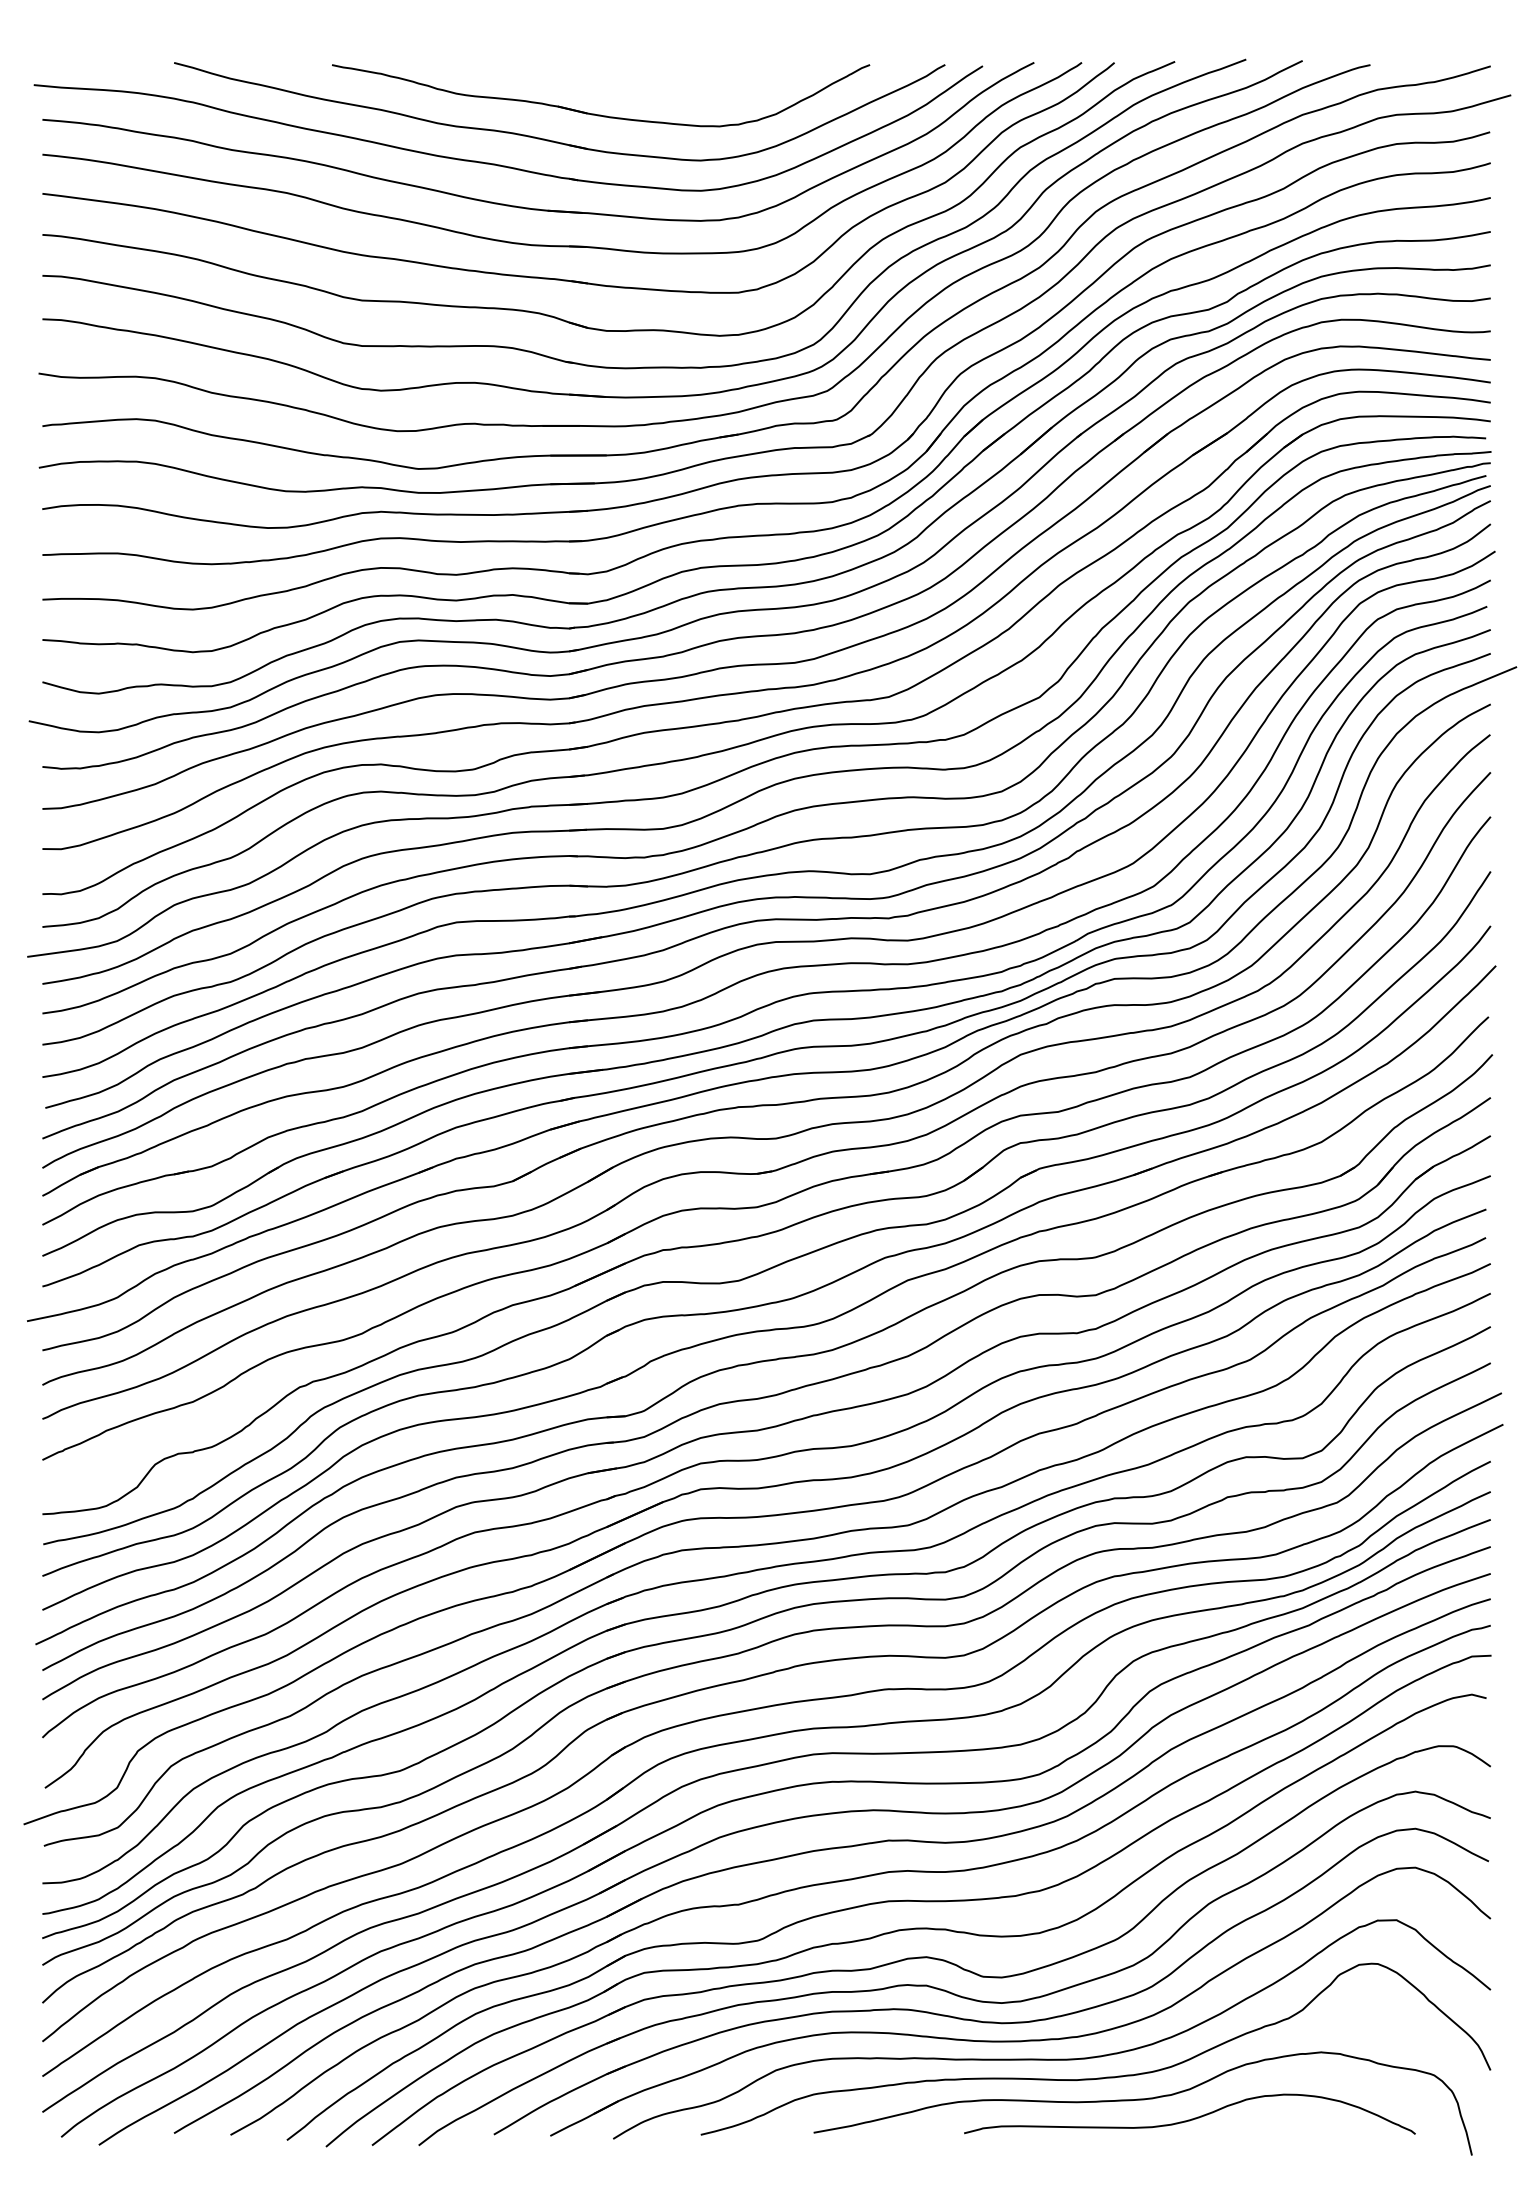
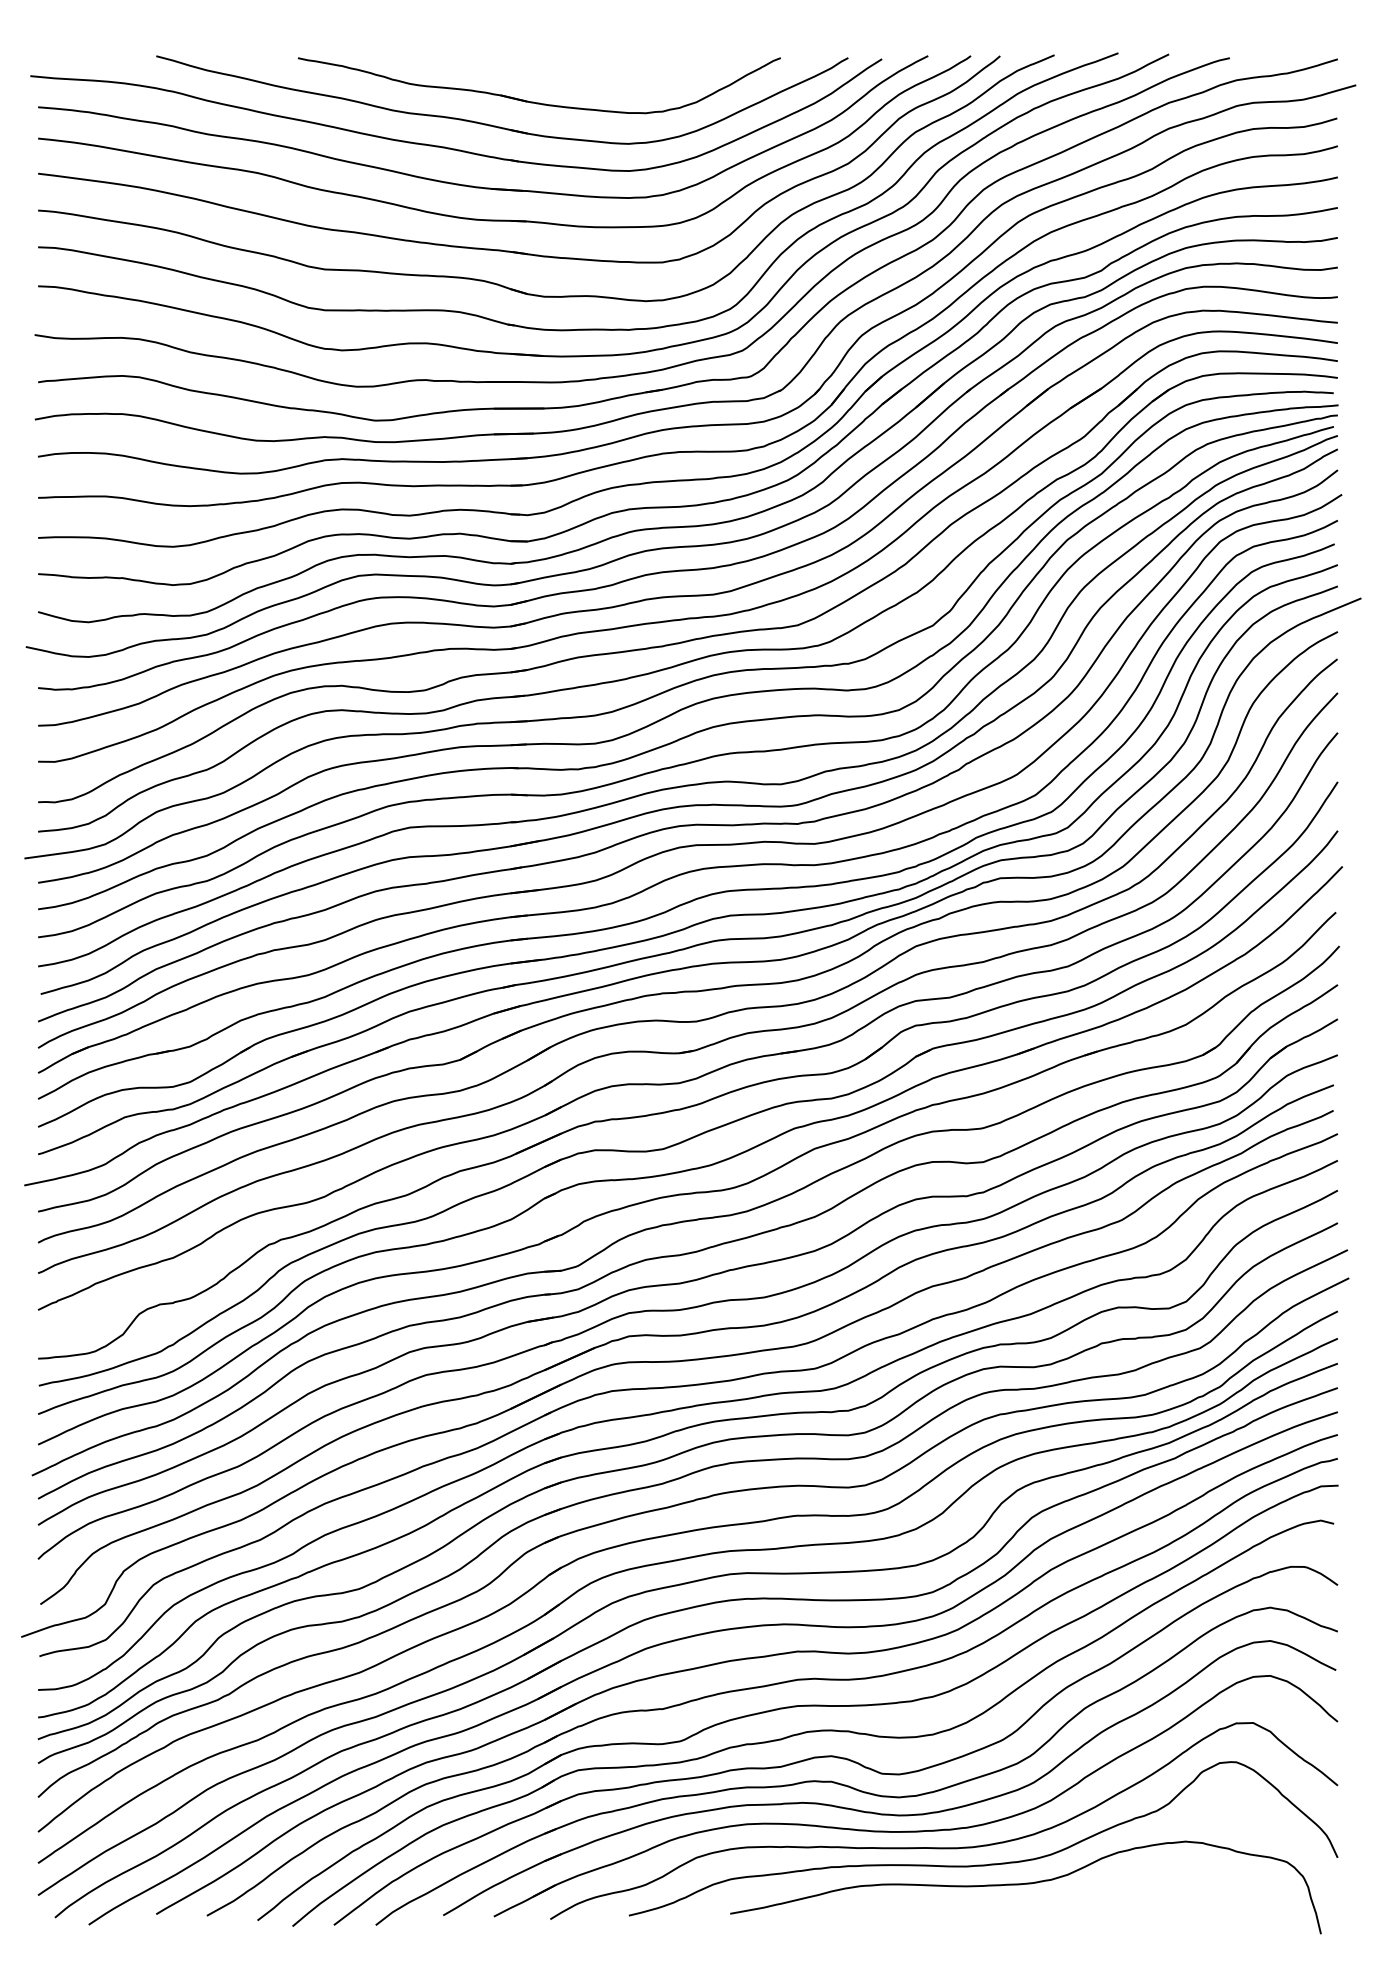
curve: (1192, 2117) -> (1070, 1900), removed

